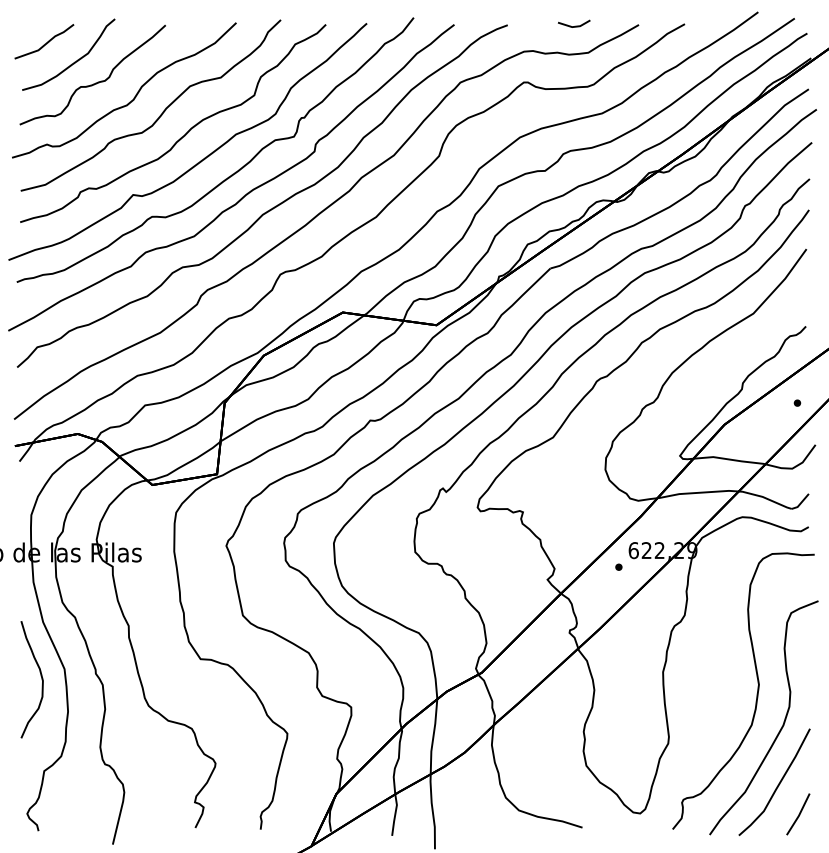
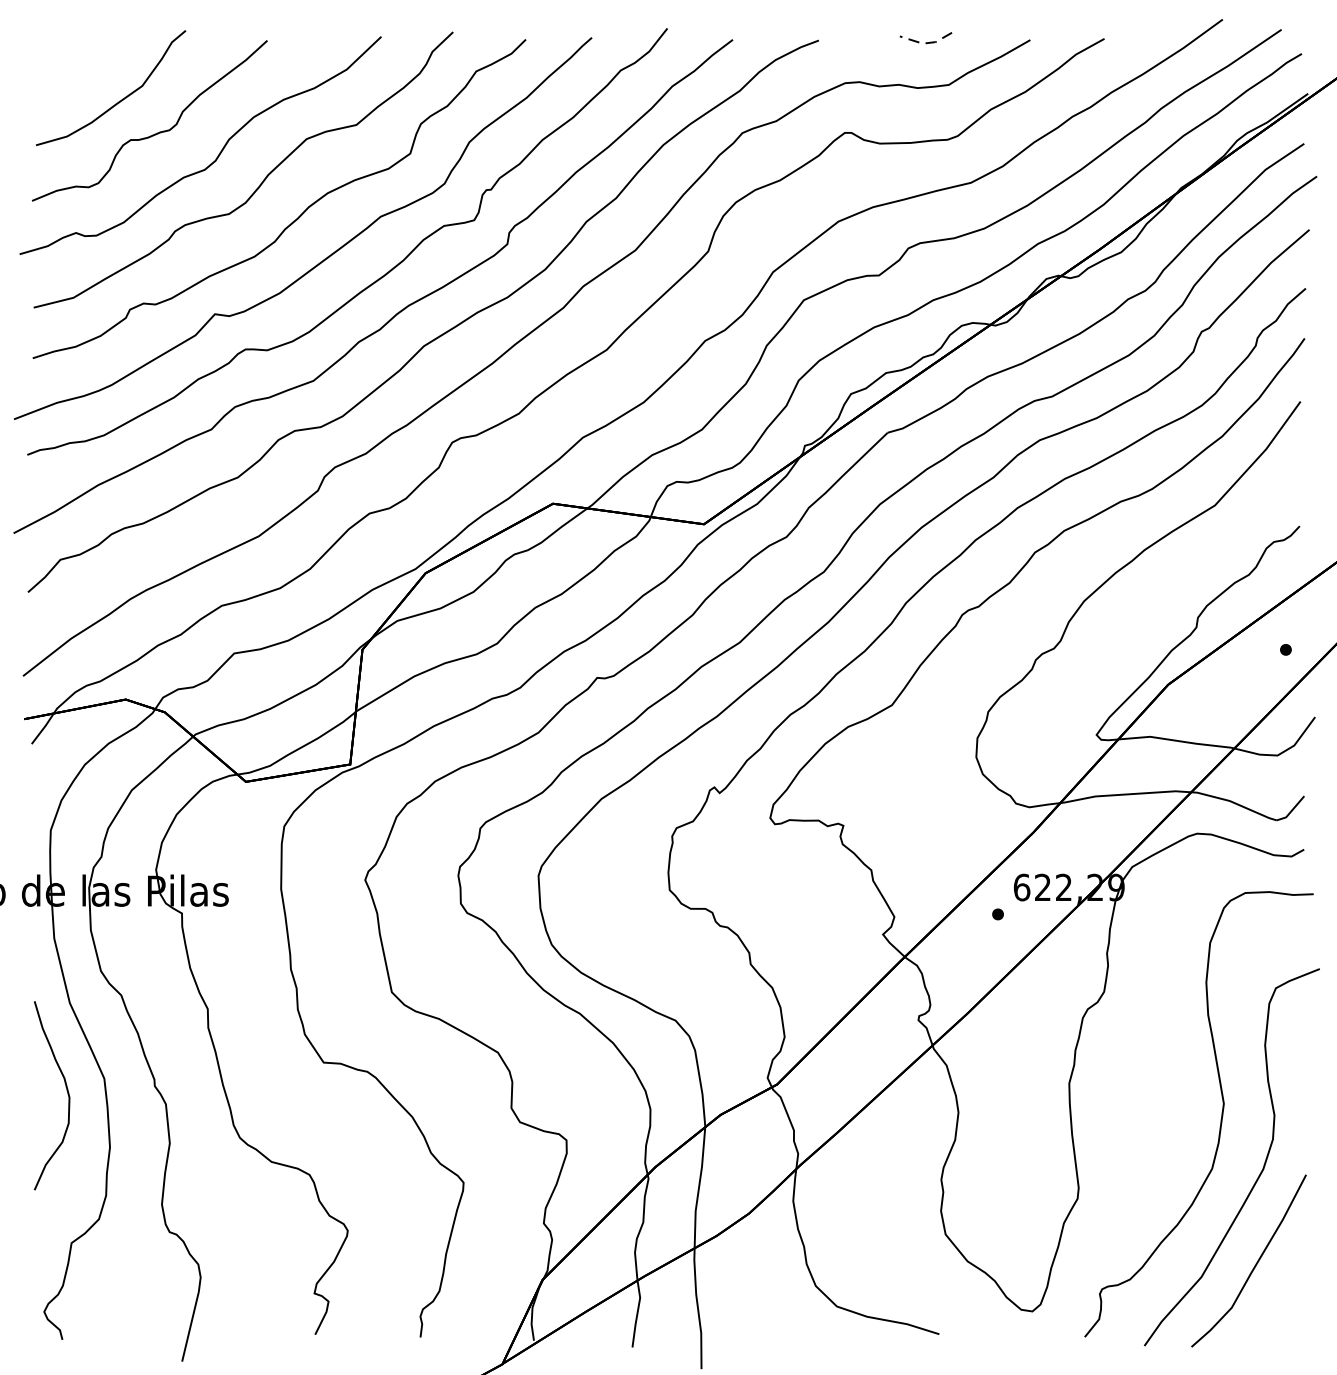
line: (574, 26) -> (926, 42), solid -> dashed
line: (46, 42) -> (75, 68), removed
line: (798, 814) -> (1287, 1313), removed

